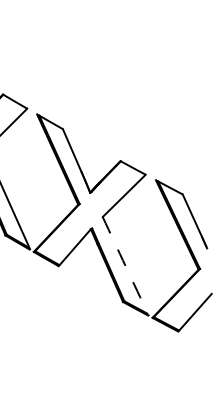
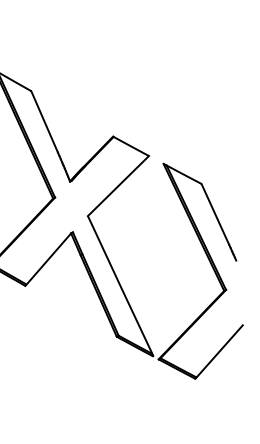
arc: (125, 266) -> (120, 286), dashed -> solid

